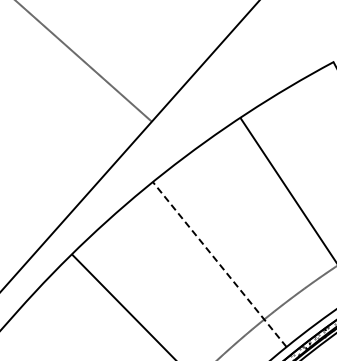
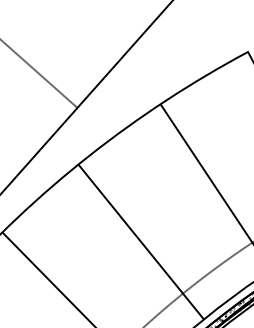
line: (219, 264) -> (140, 241), dashed -> solid

